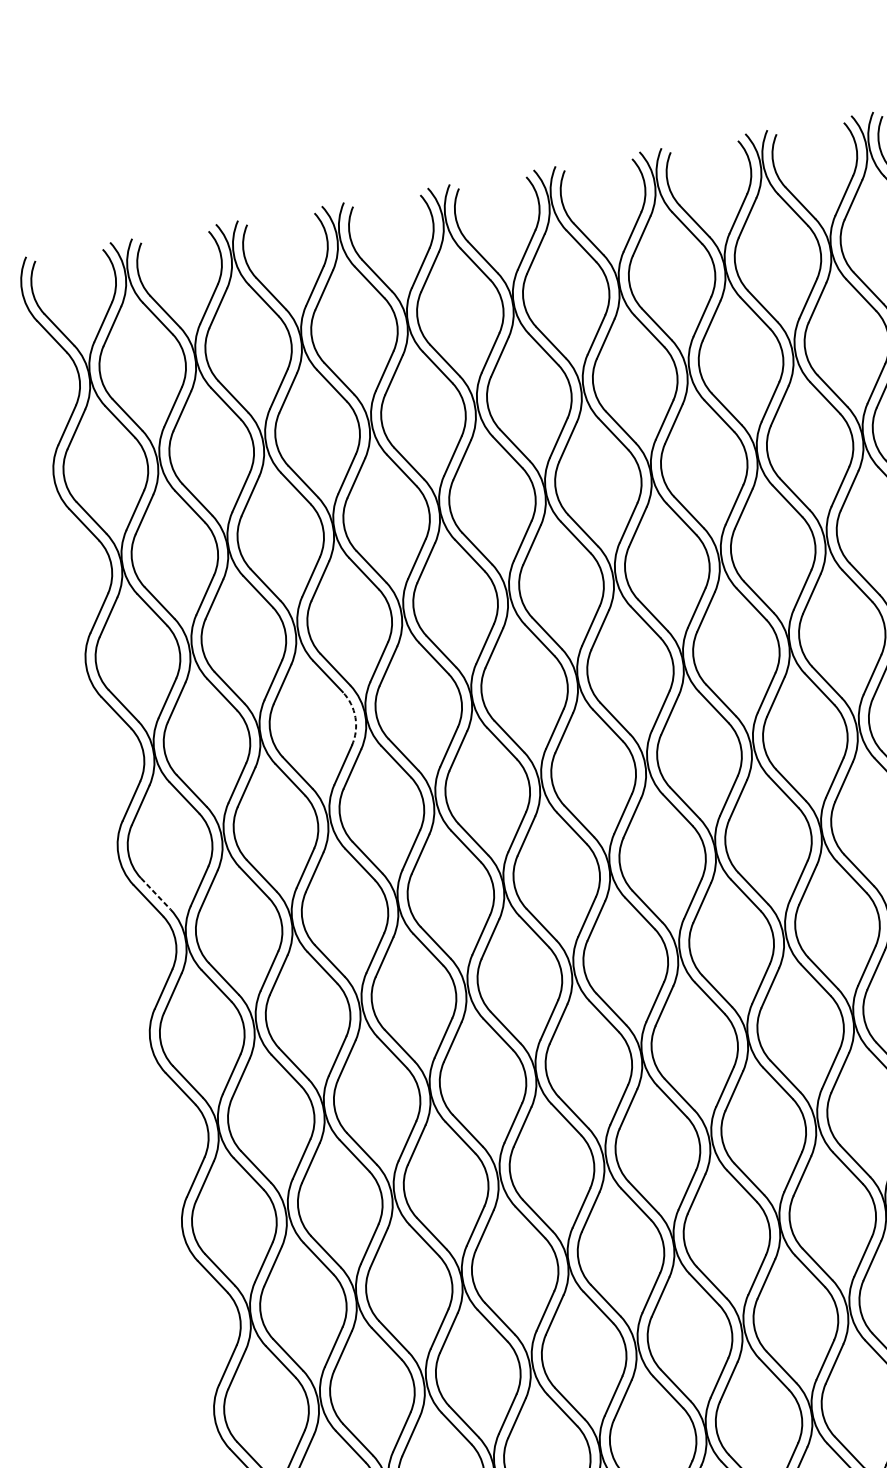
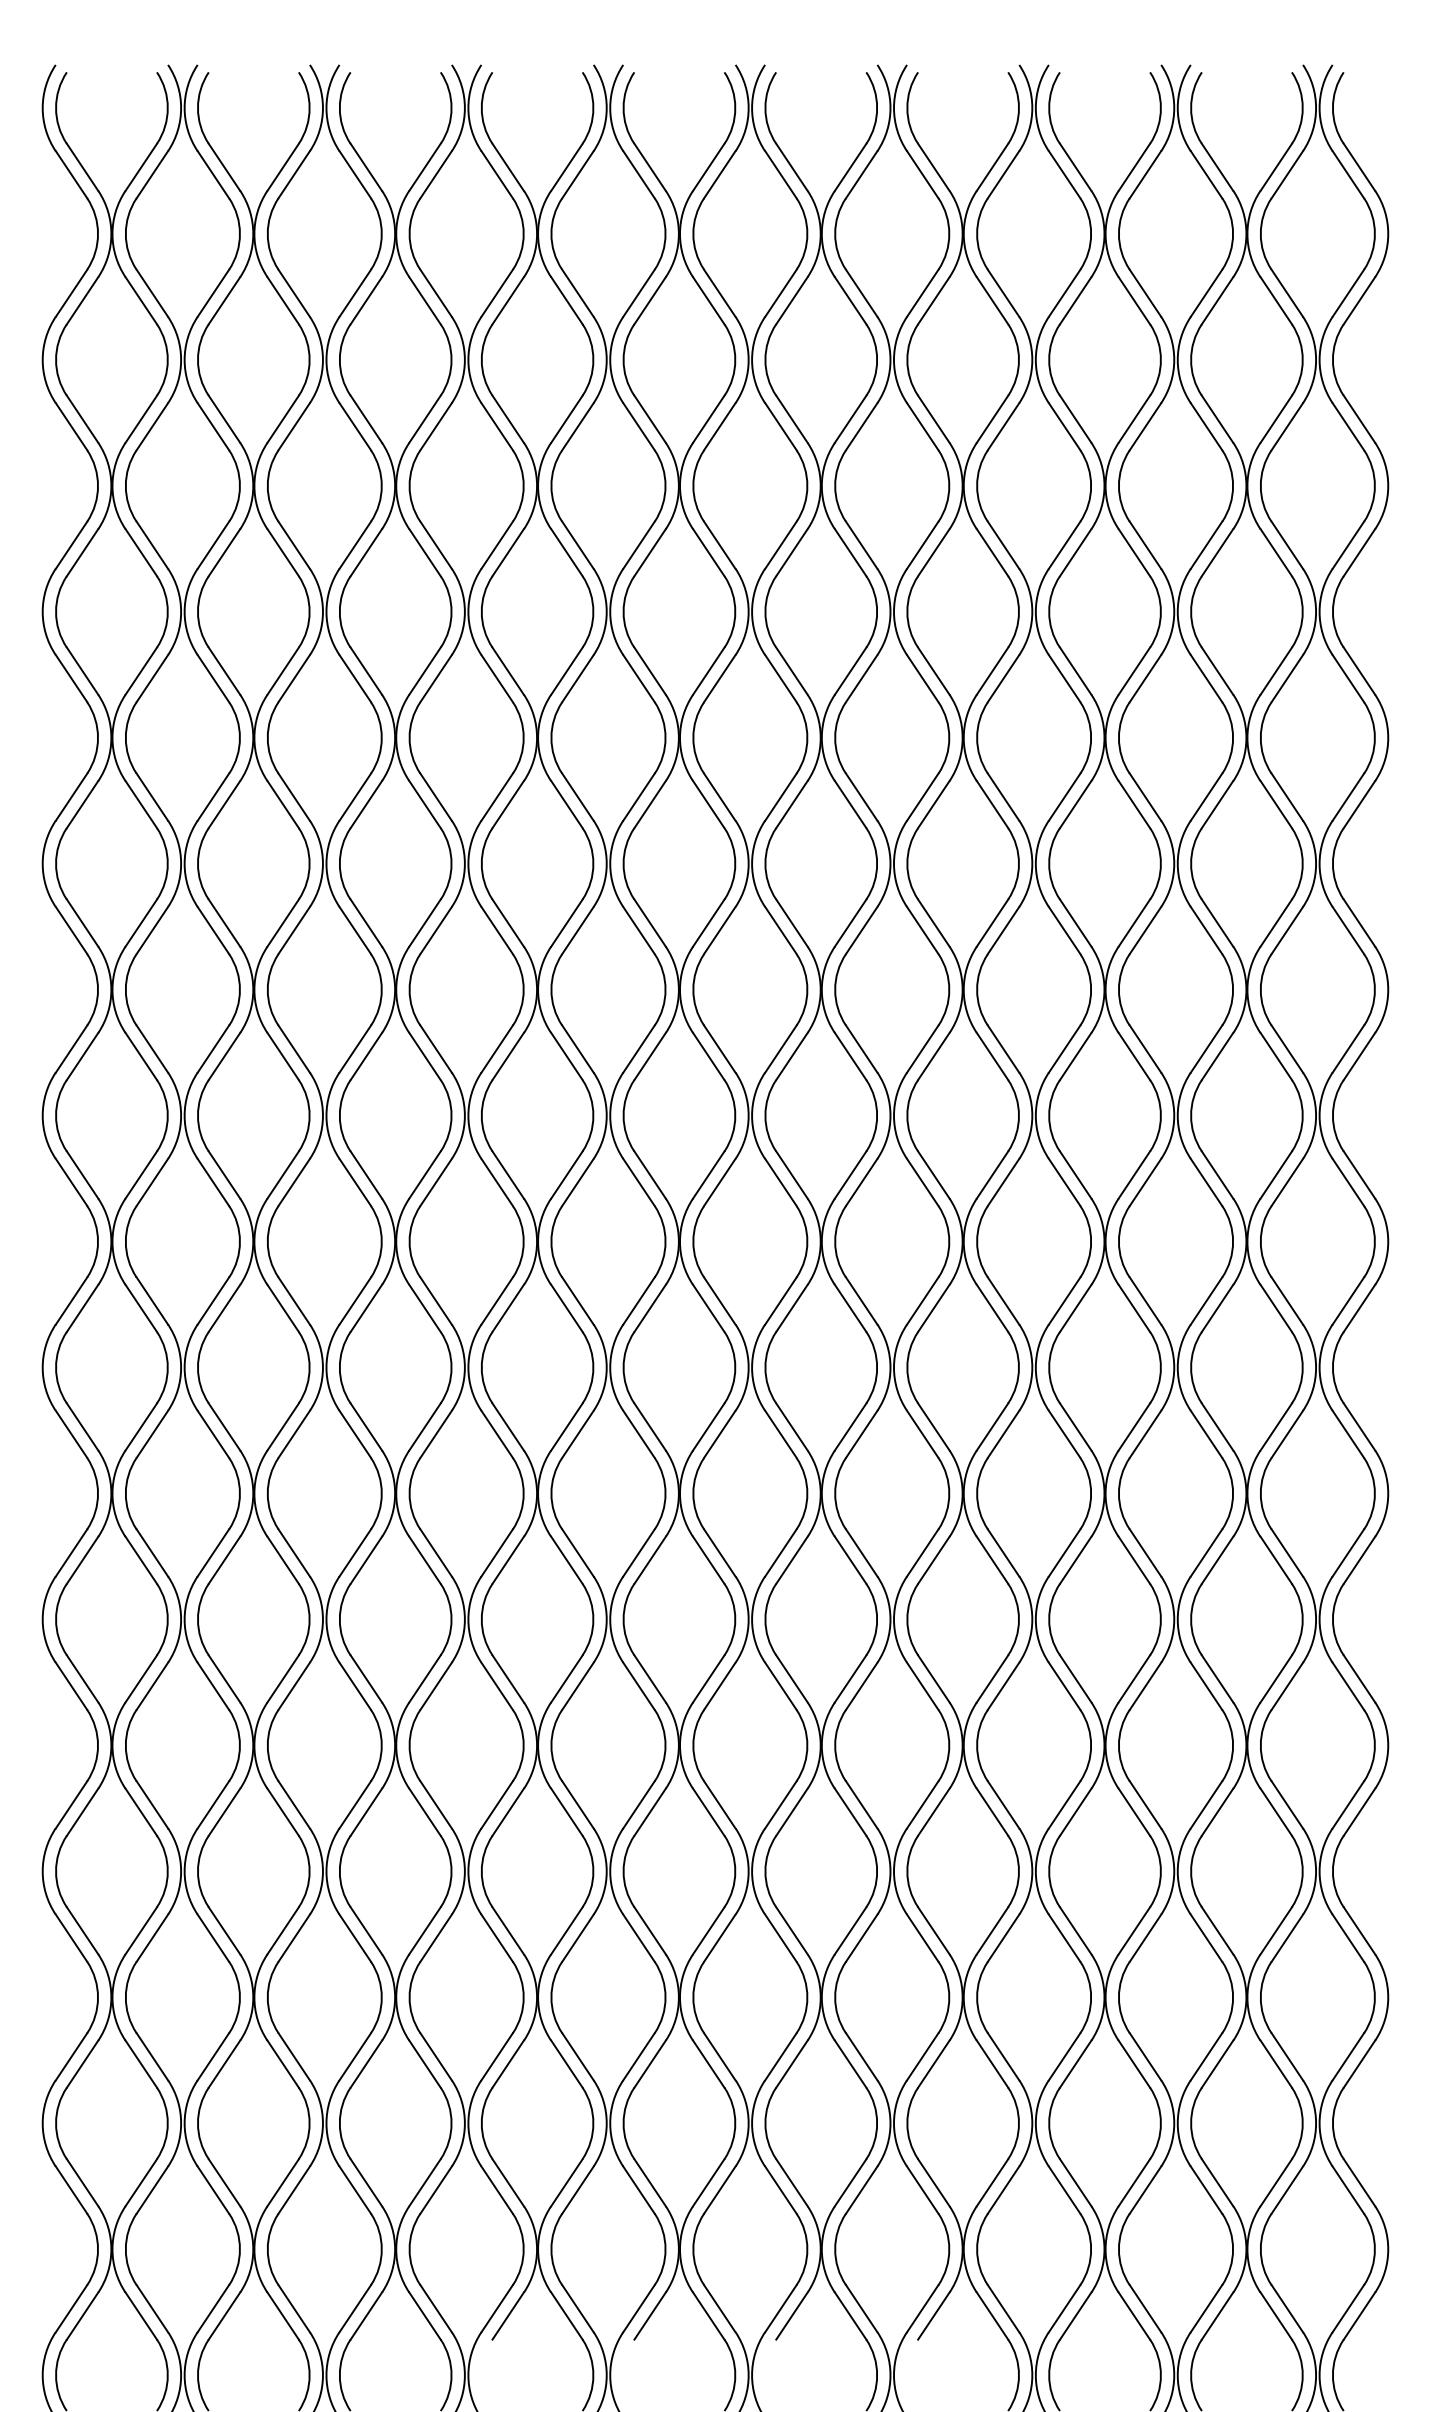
arc: (355, 717) -> (381, 737), dashed -> solid
line: (155, 894) -> (82, 923), dashed -> solid

